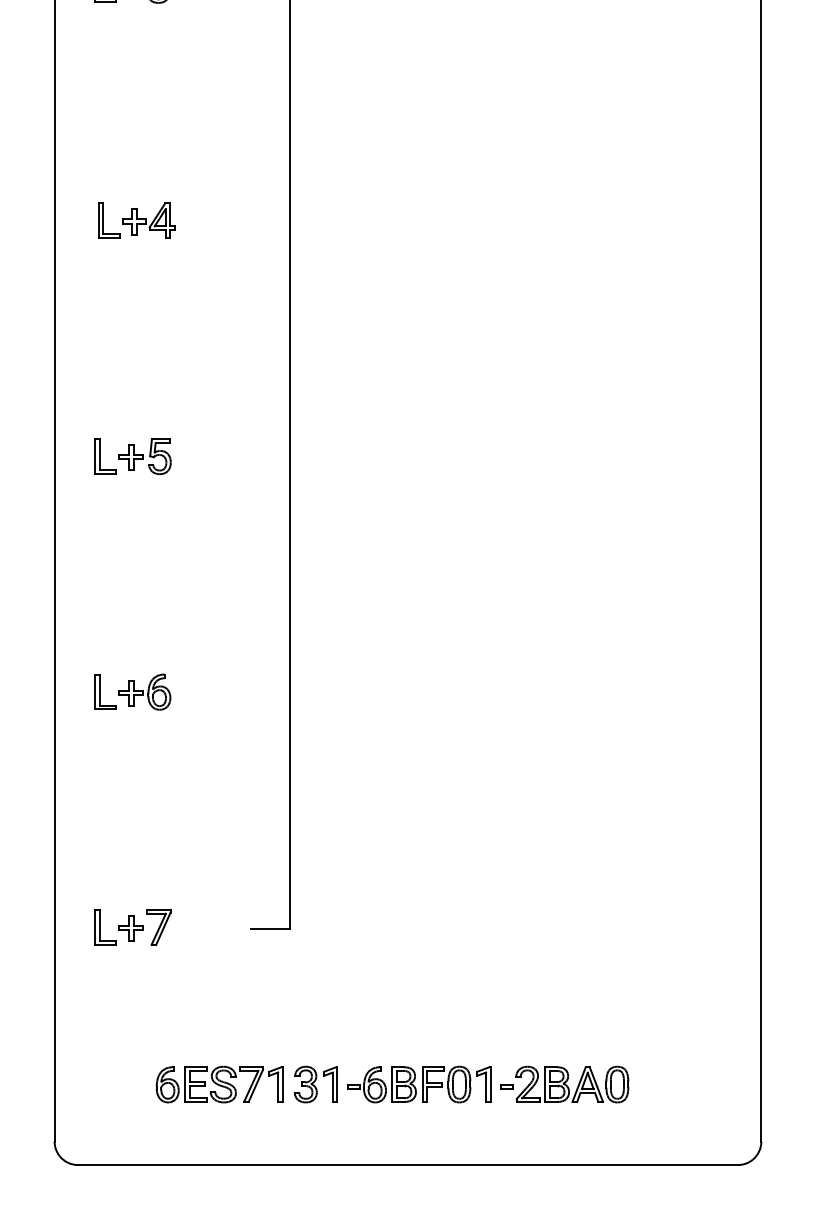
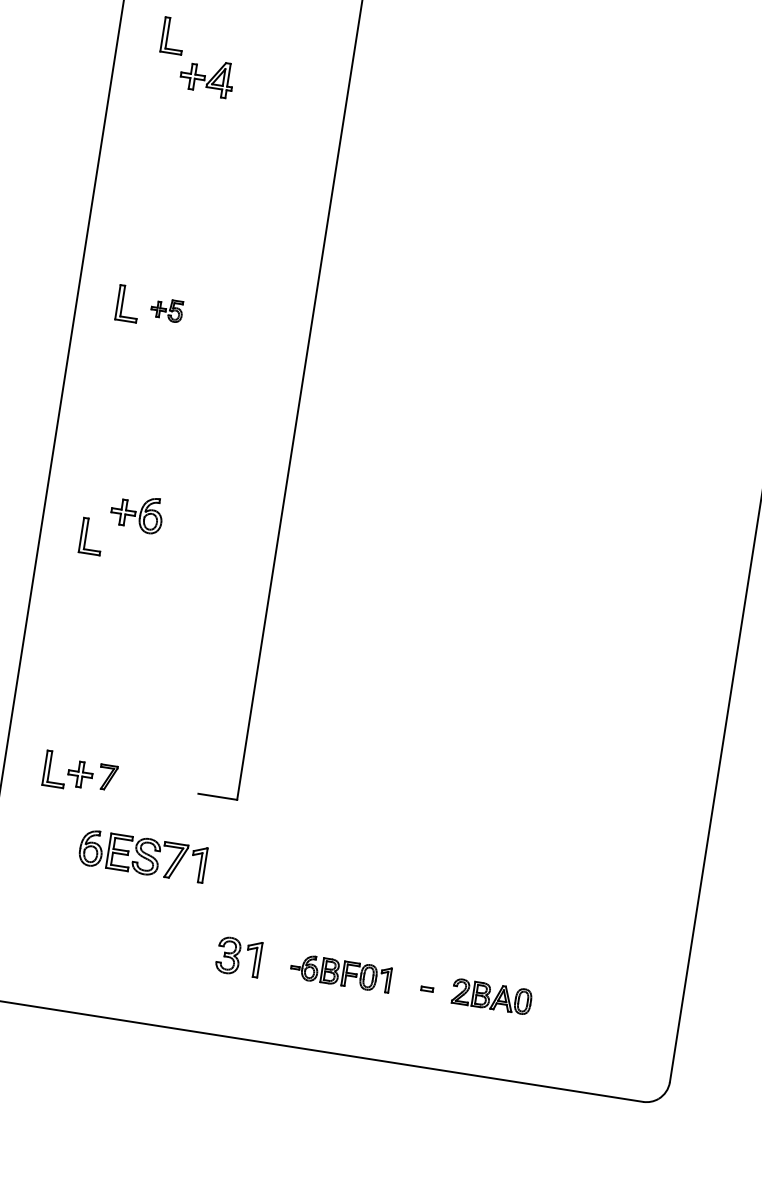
part: (109, 220) -> (173, 35), moved
part: (144, 456) -> (166, 310), size x0.6
part: (144, 691) -> (136, 512), moved
part: (158, 927) -> (107, 777), size x0.7
part: (219, 1084) -> (142, 855), moved
part: (419, 1084) -> (340, 973), size x0.7
part: (572, 1084) -> (492, 996), size x0.7

